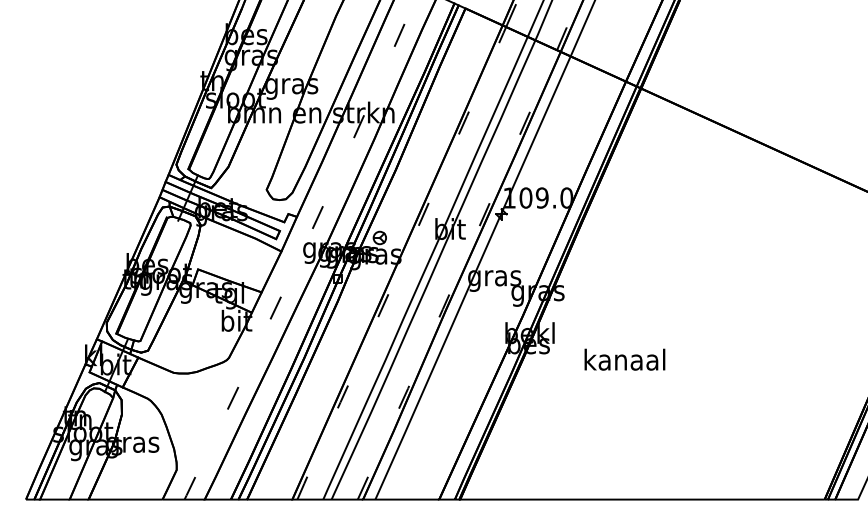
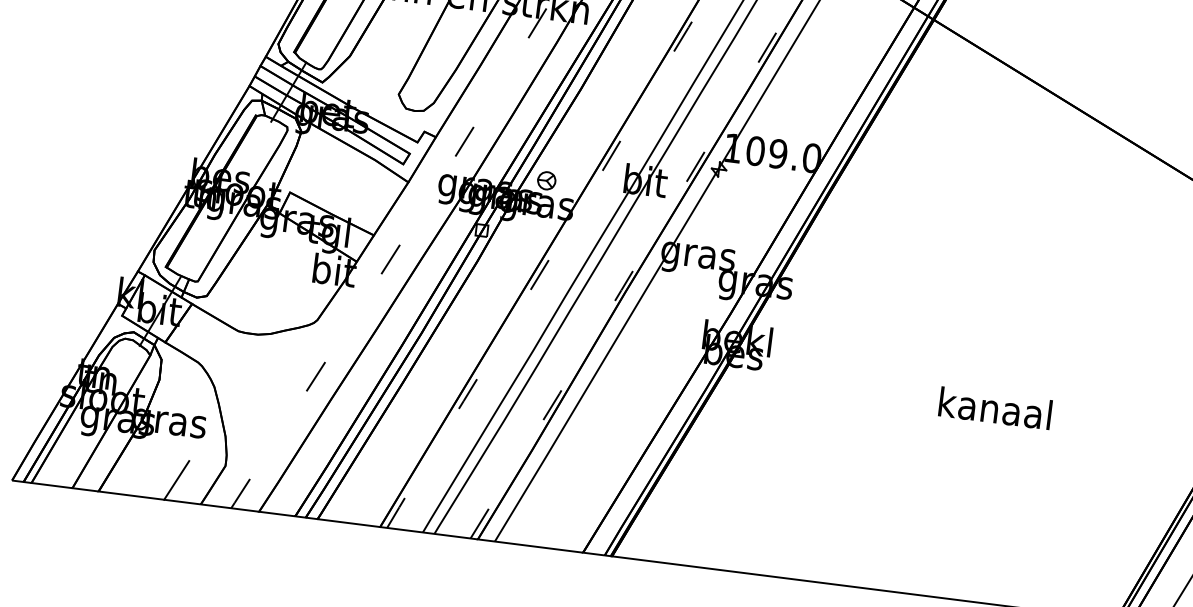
text: (624, 359) -> (994, 408), moved
line: (143, 484) -> (177, 480), added

